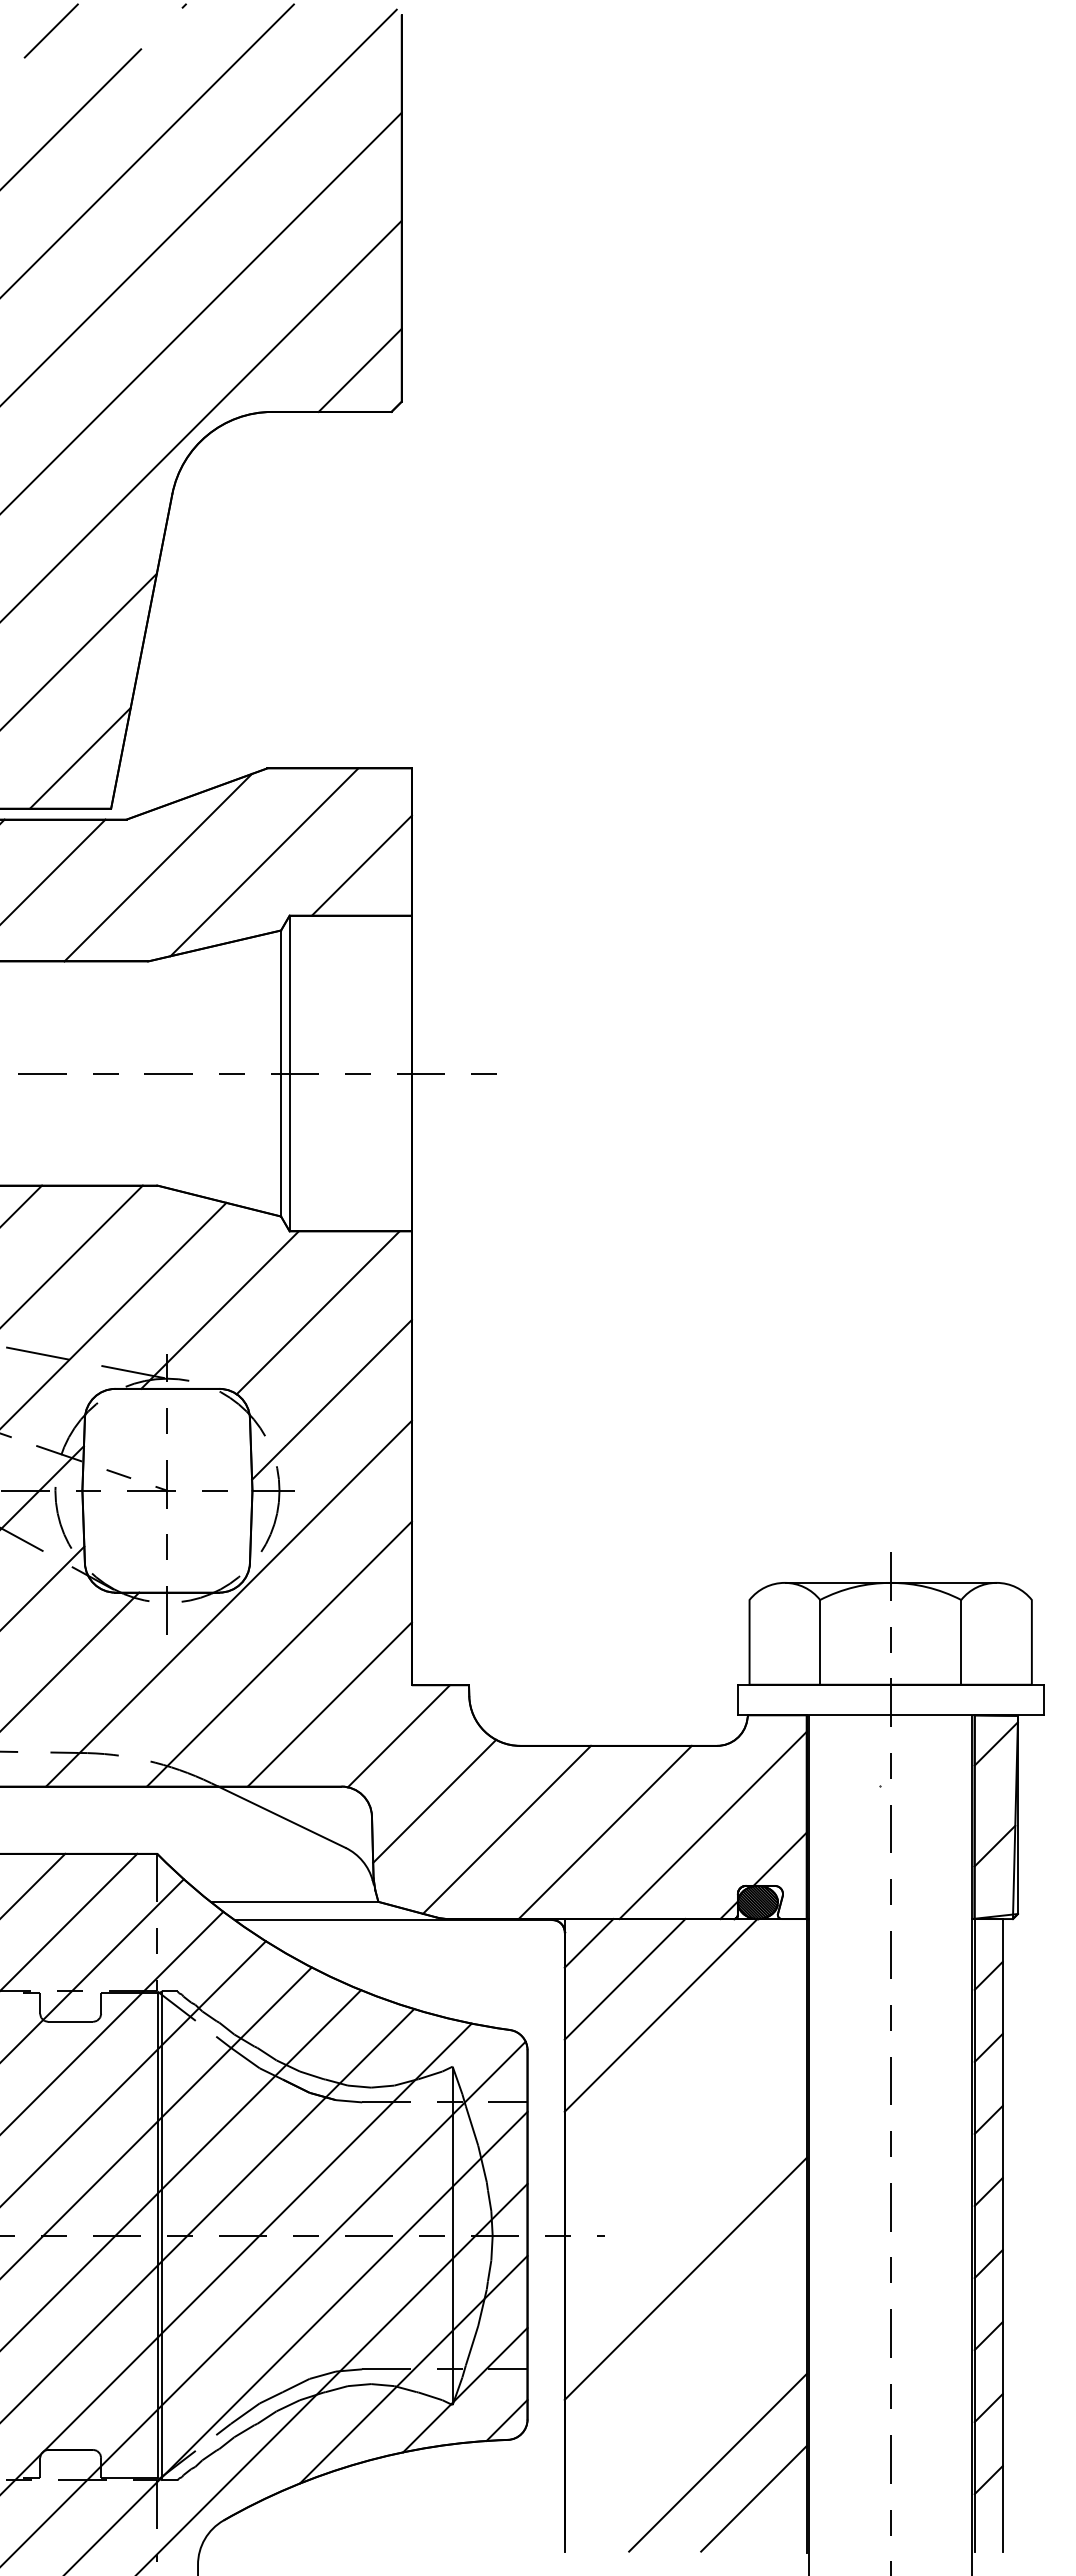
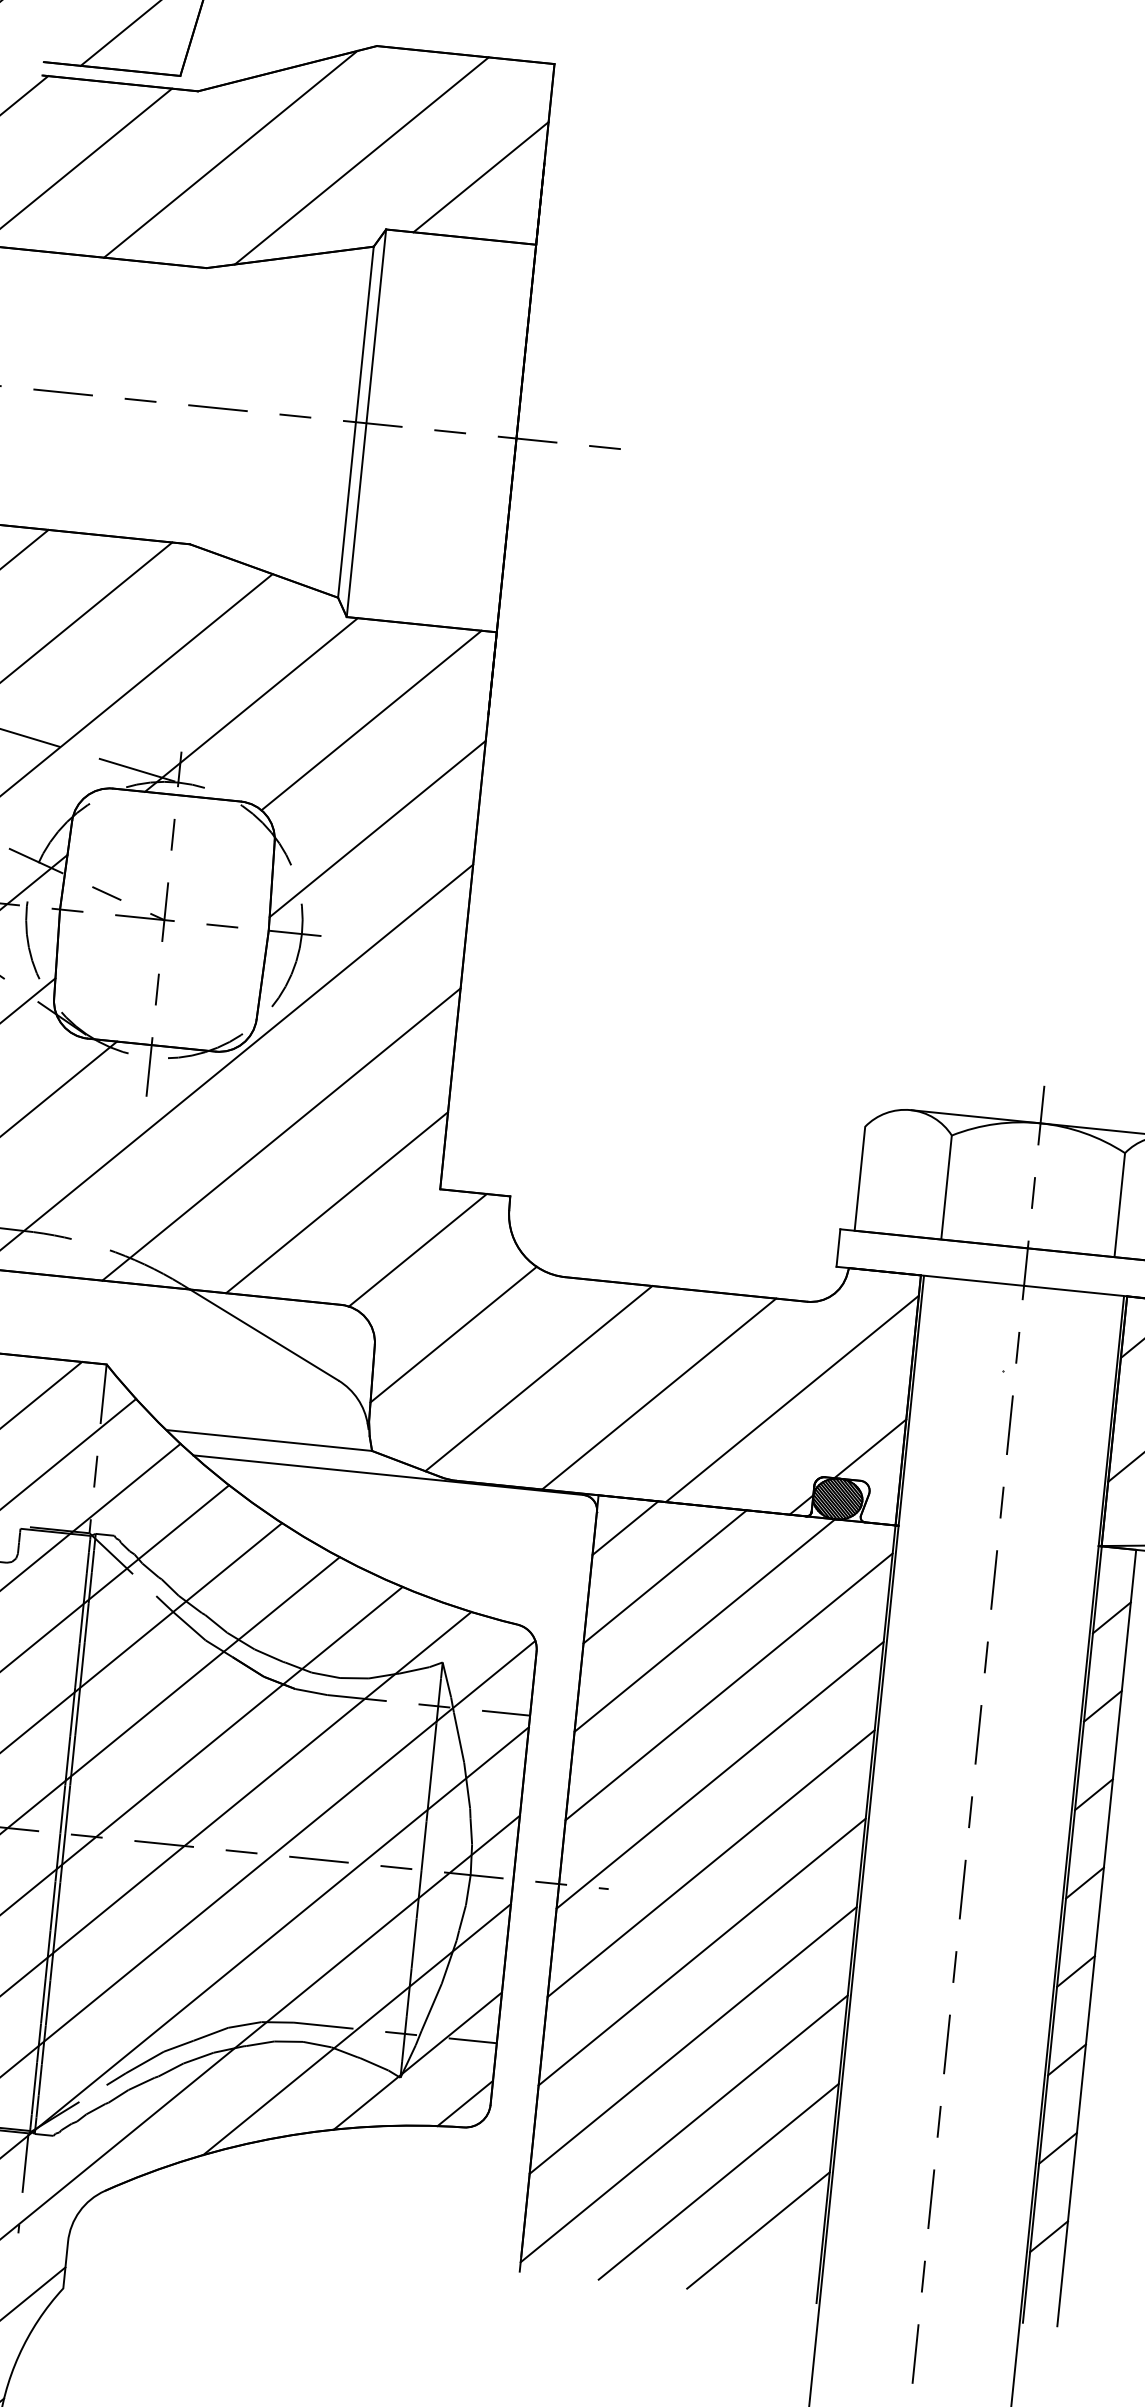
line: (685, 2062) -> (728, 1686), added
line: (685, 2134) -> (719, 1774), added
line: (685, 2206) -> (710, 1863), added
line: (685, 2350) -> (693, 2039), added
line: (685, 2423) -> (683, 2129), added

